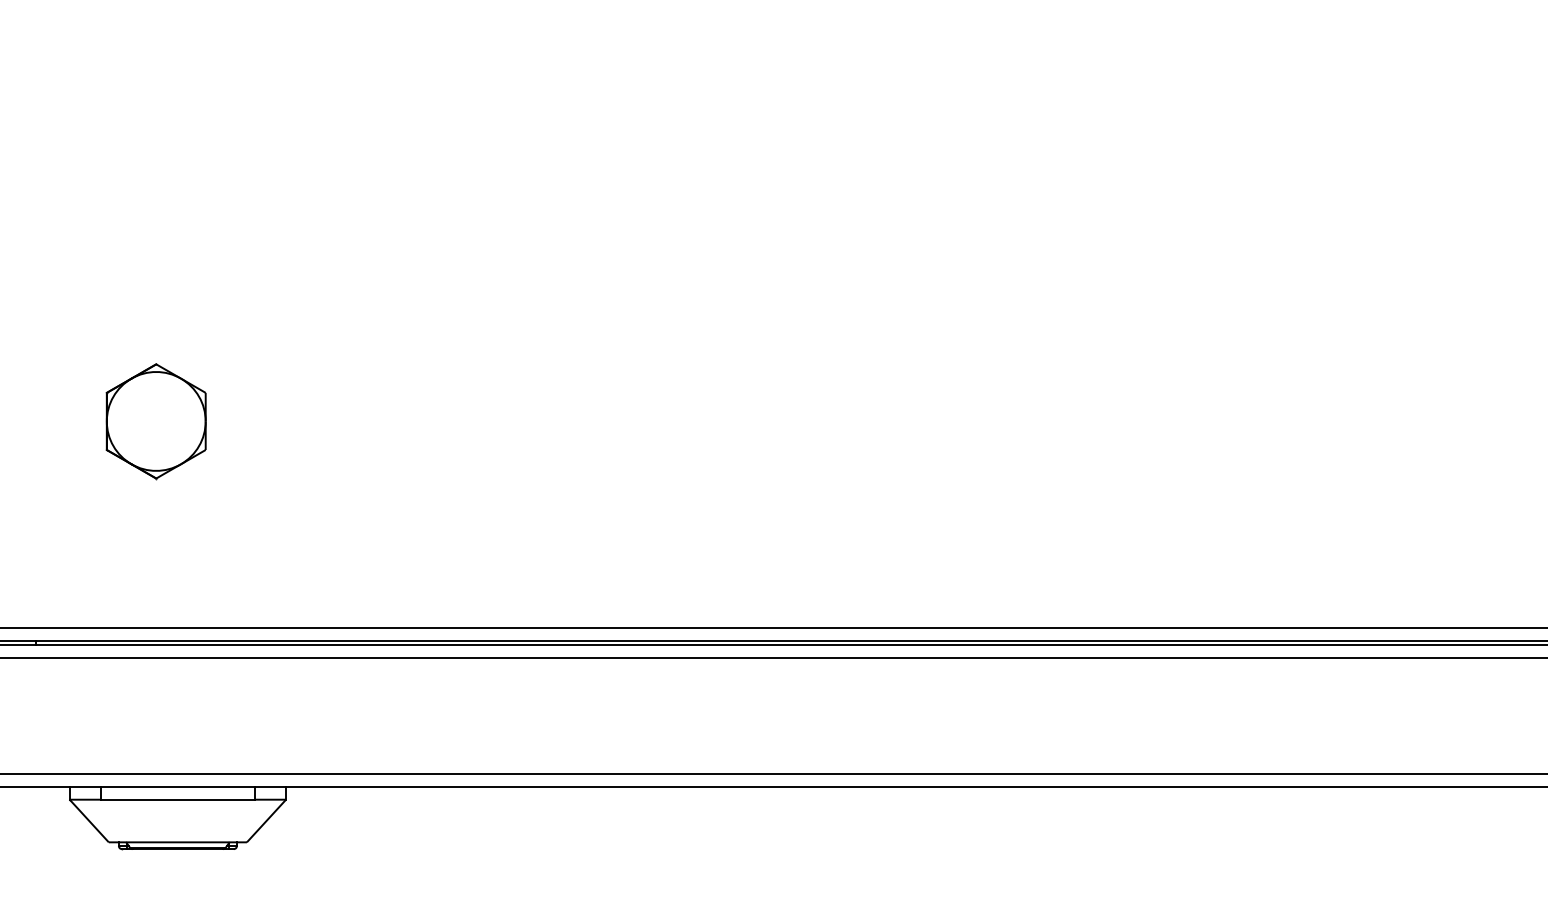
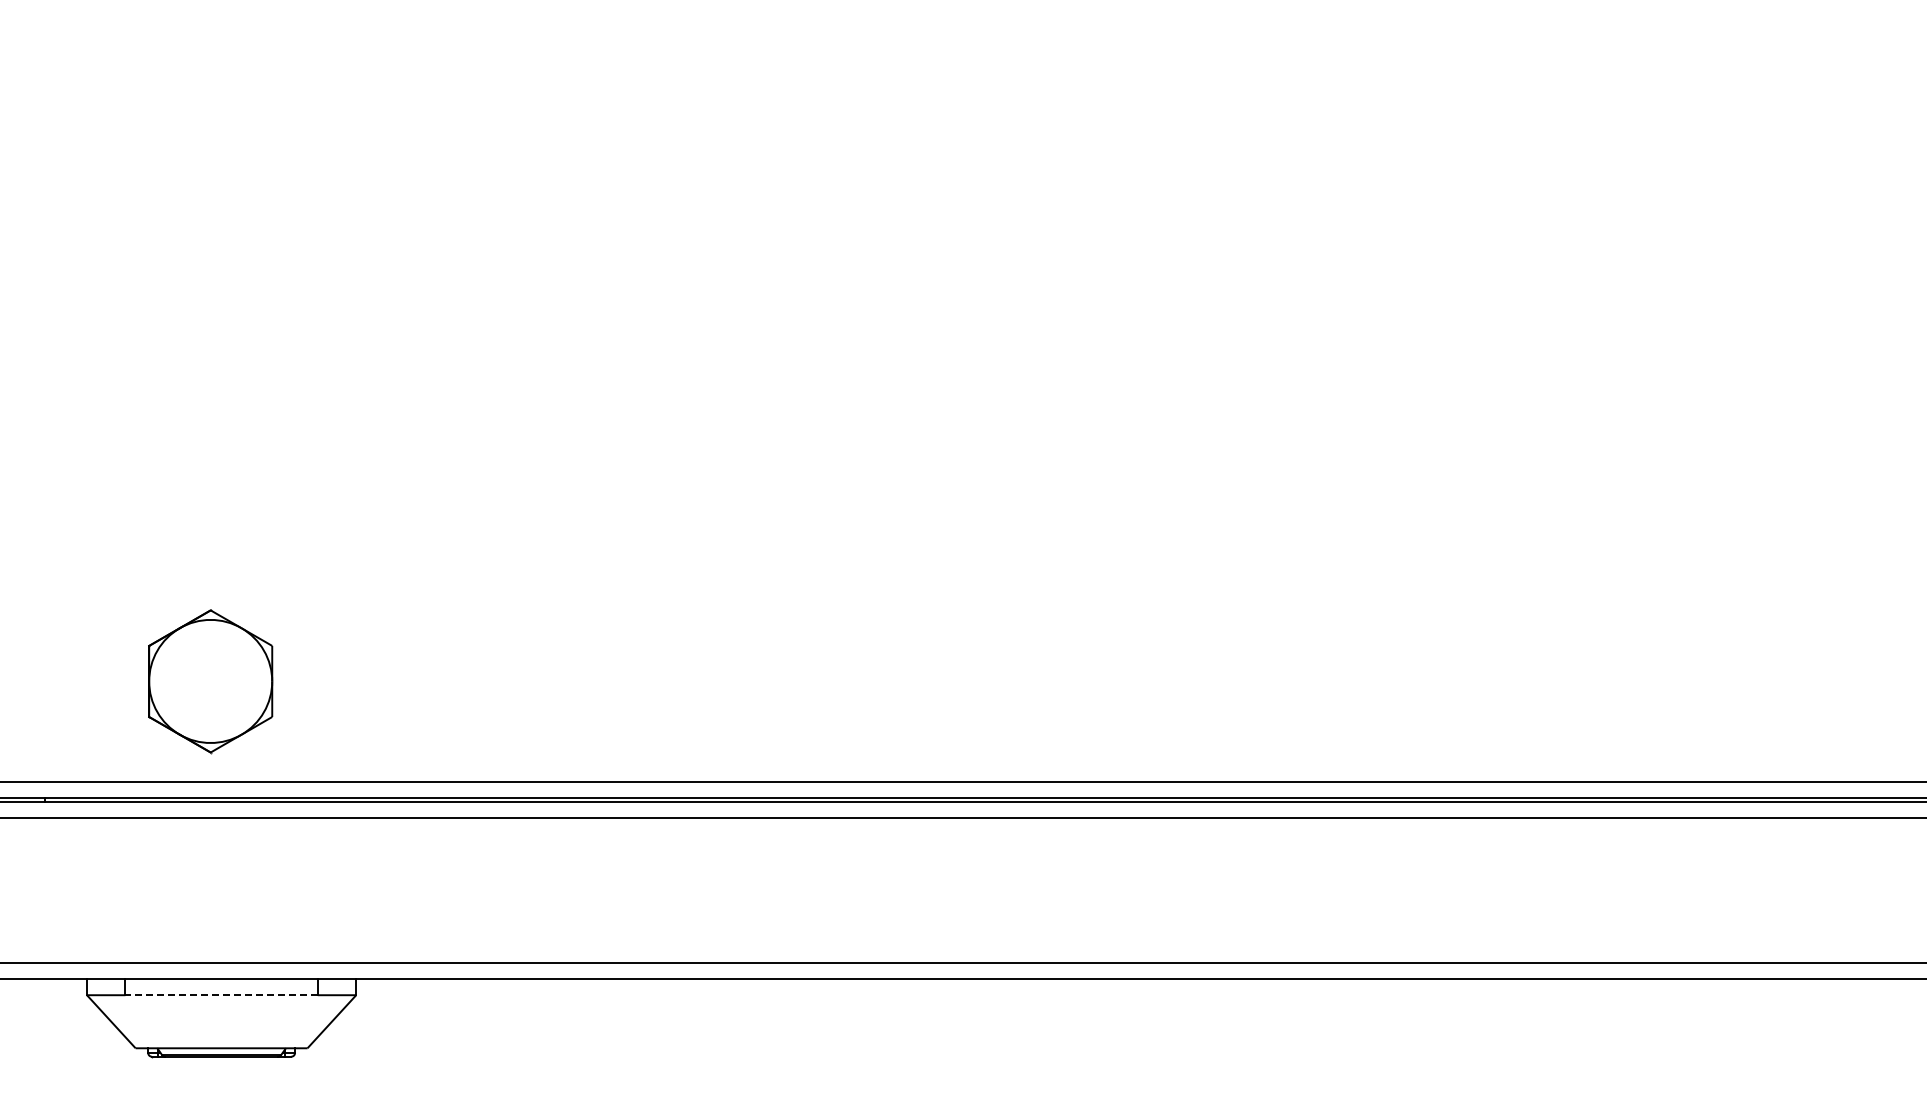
part: (156, 421) -> (210, 681), moved
line: (177, 799) -> (221, 995), solid -> dashed

